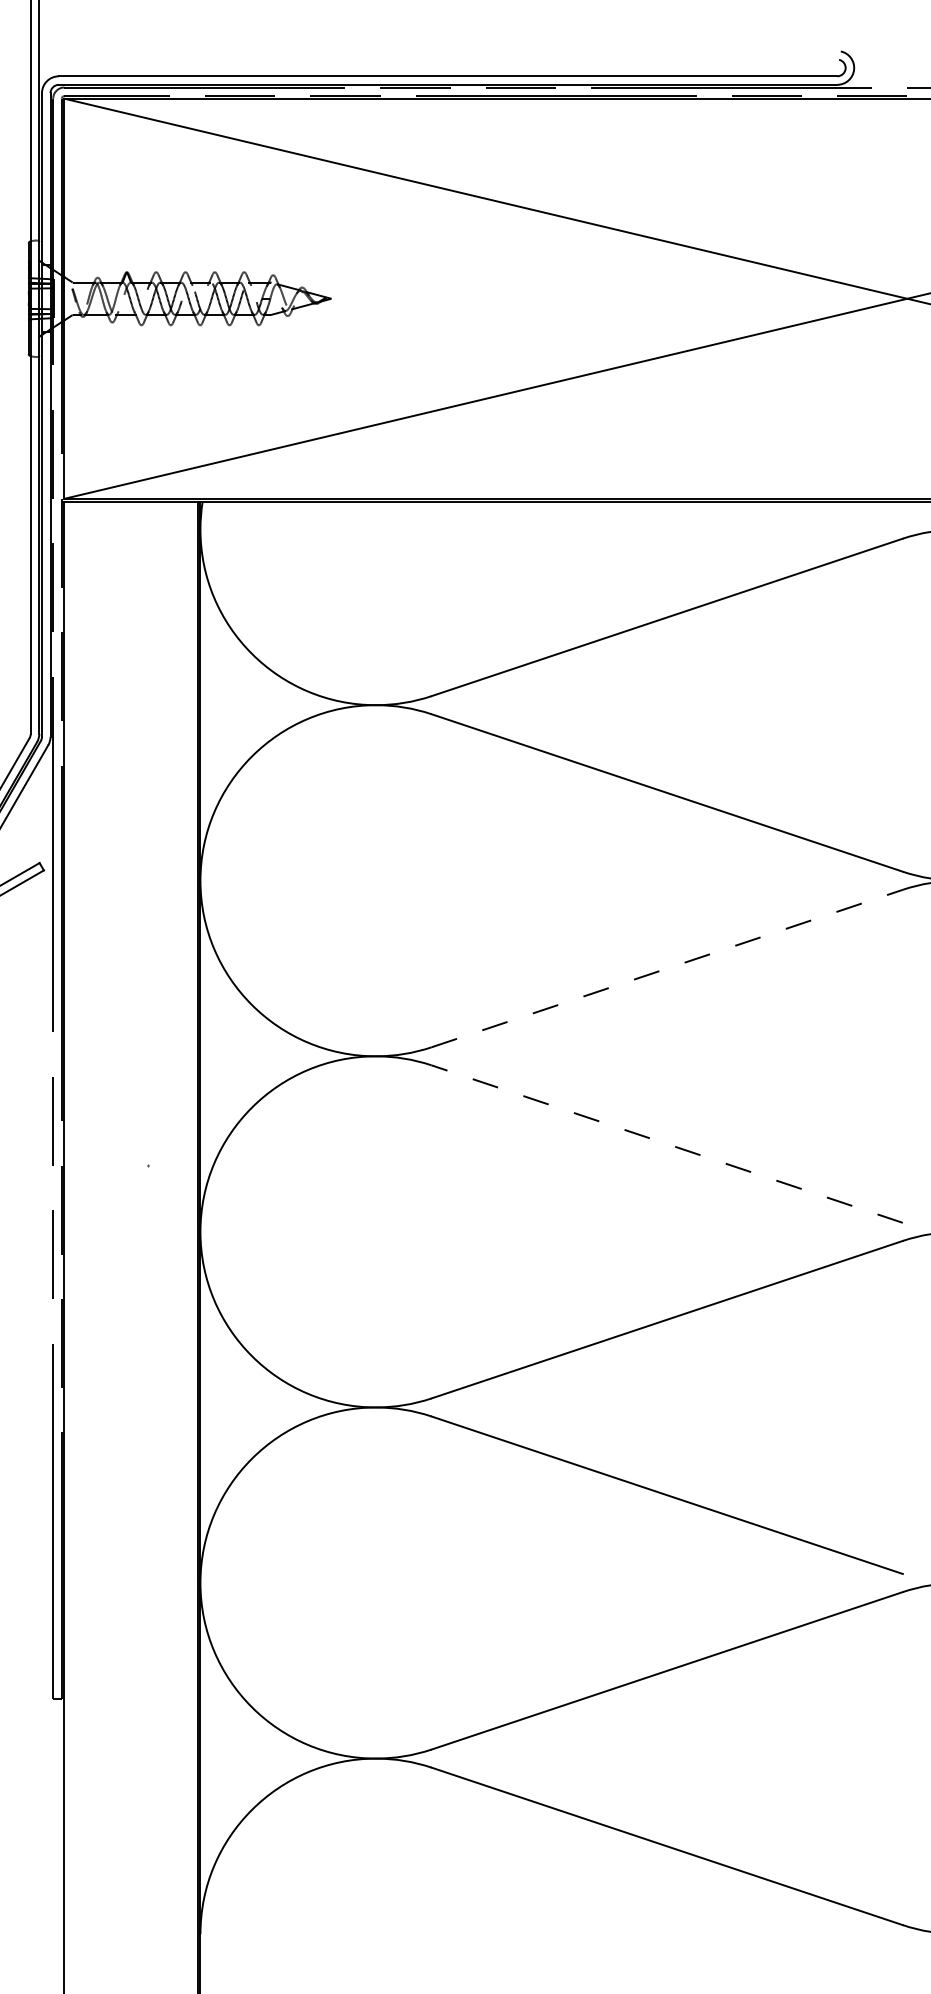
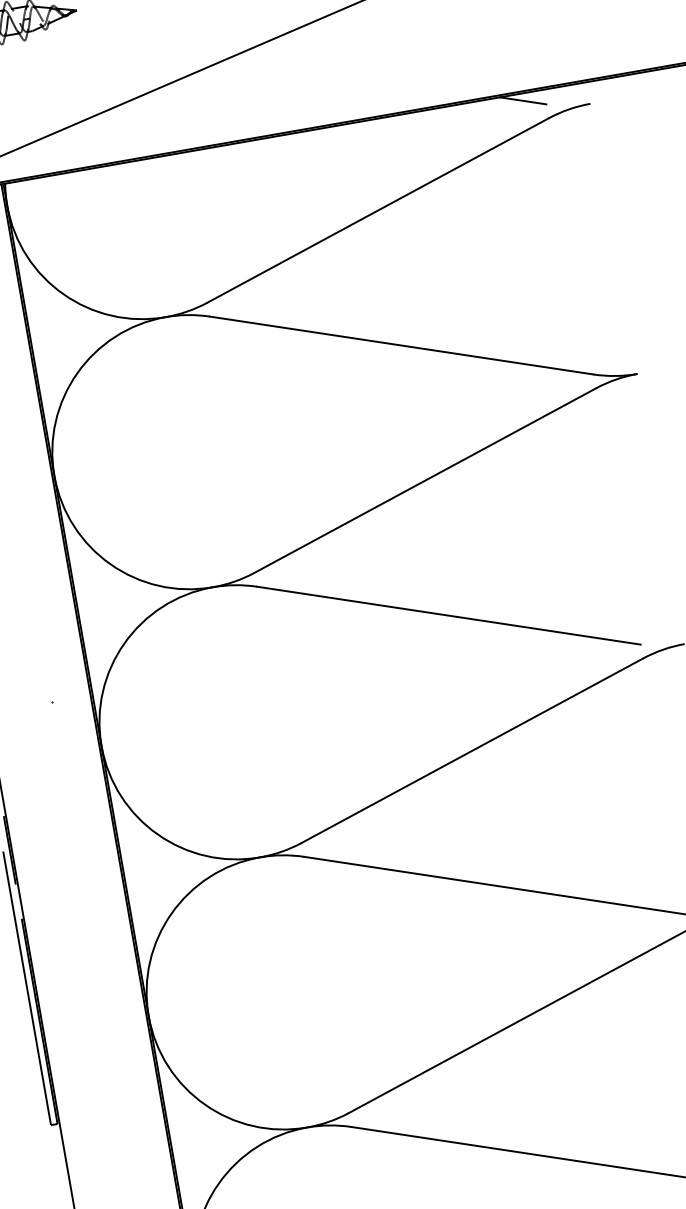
line: (873, 510) -> (522, 100), added
line: (667, 968) -> (425, 480), dashed -> solid
line: (666, 1143) -> (448, 615), dashed -> solid

